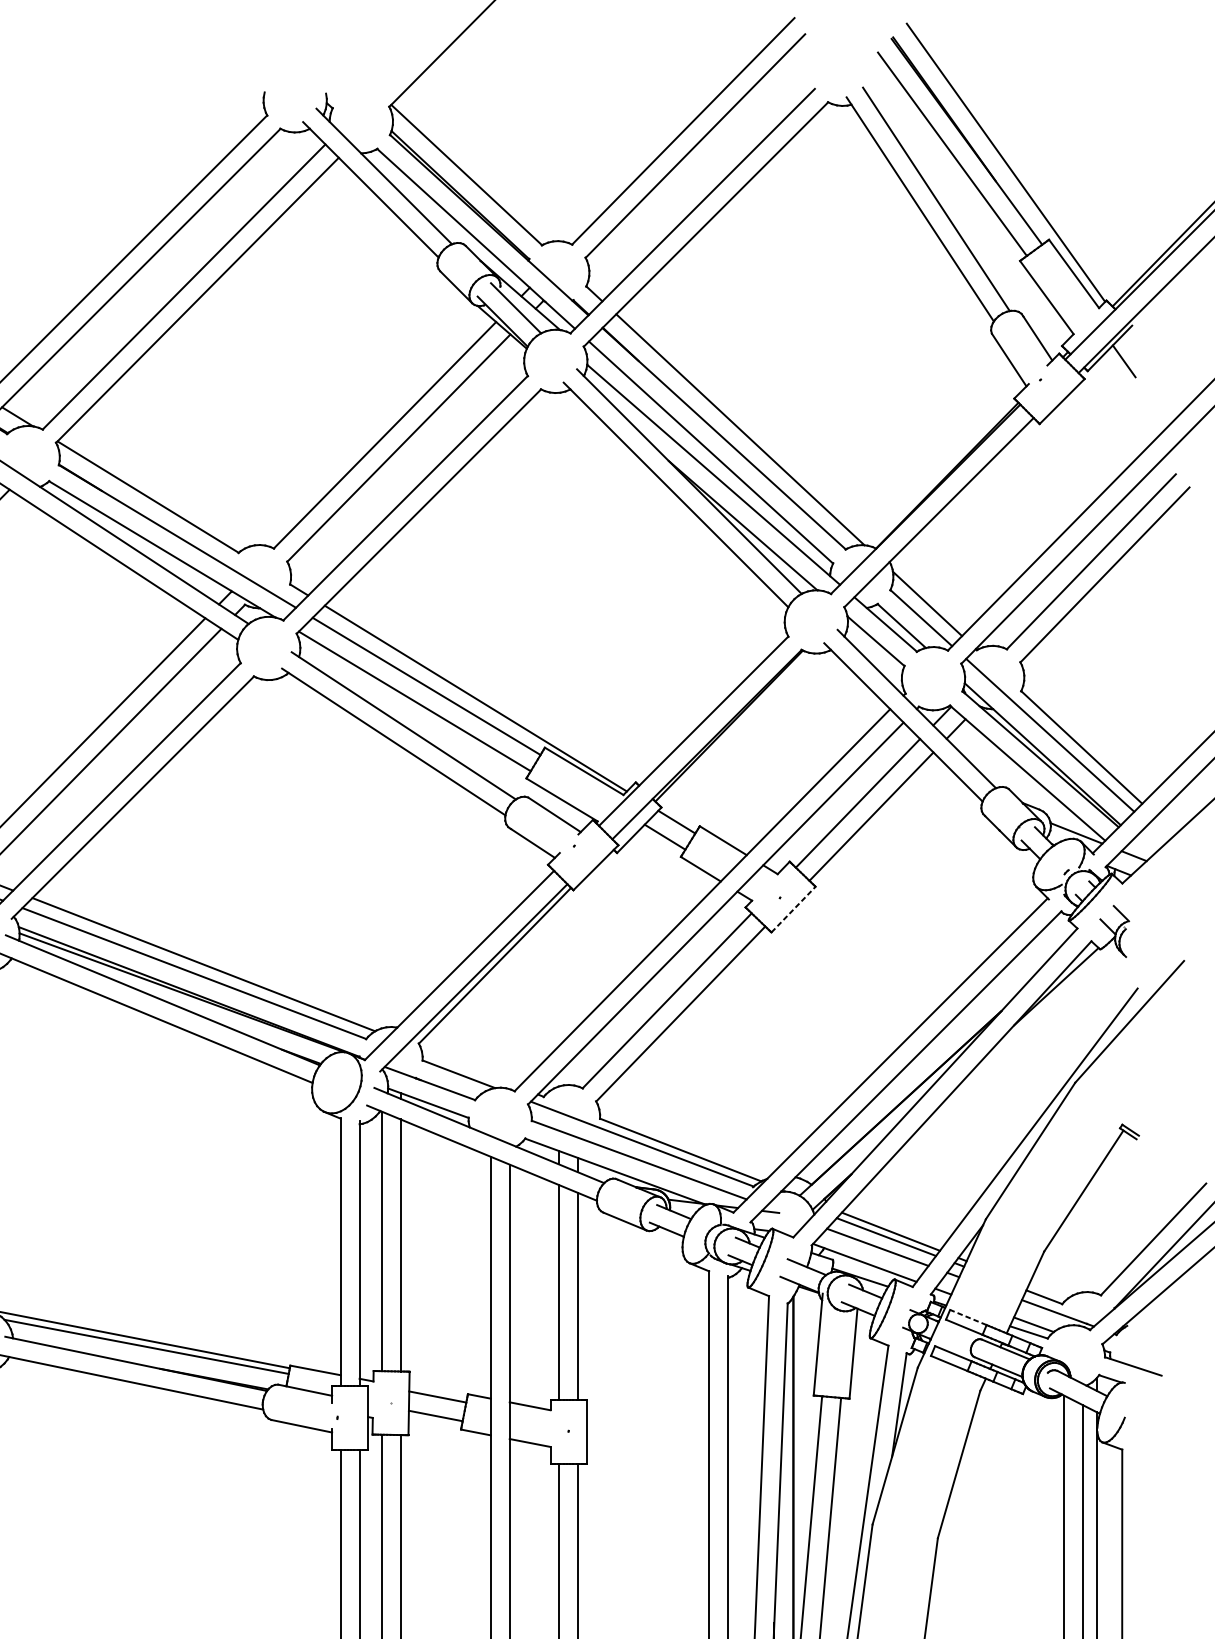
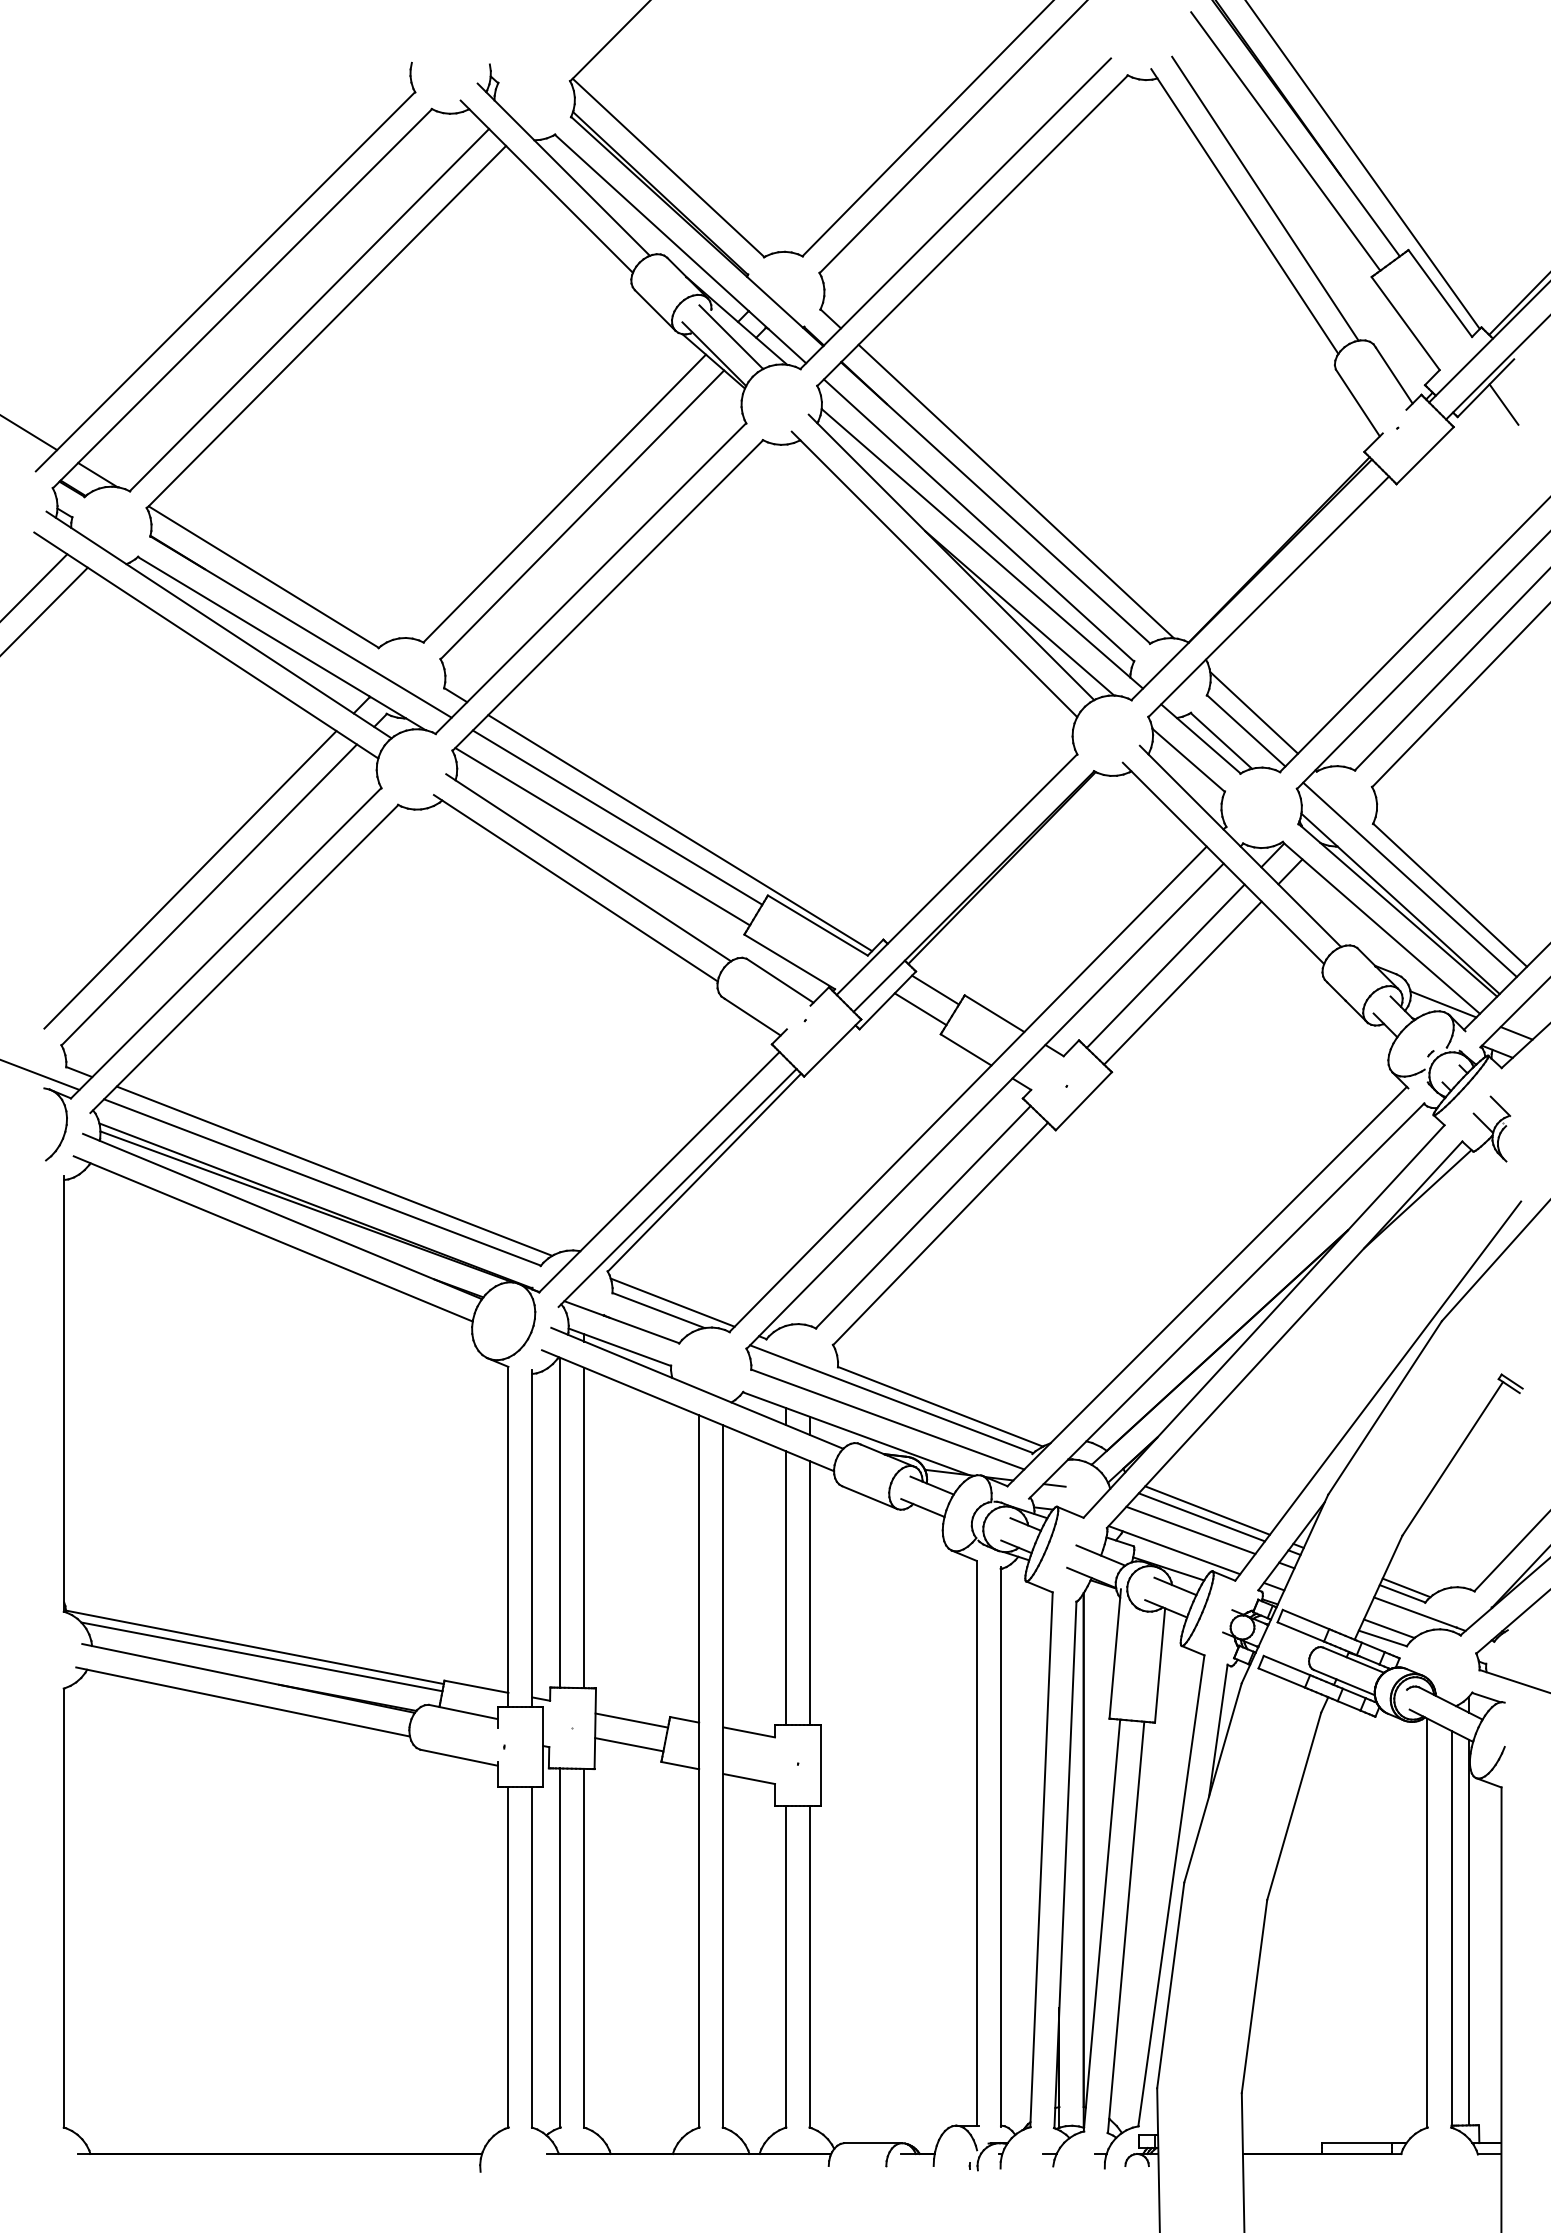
line: (794, 909) -> (1084, 1100), dashed -> solid
line: (469, 1067) -> (672, 1302), added
line: (1047, 1292) -> (1406, 1587), added
line: (967, 1317) -> (1305, 1619), dashed -> solid

